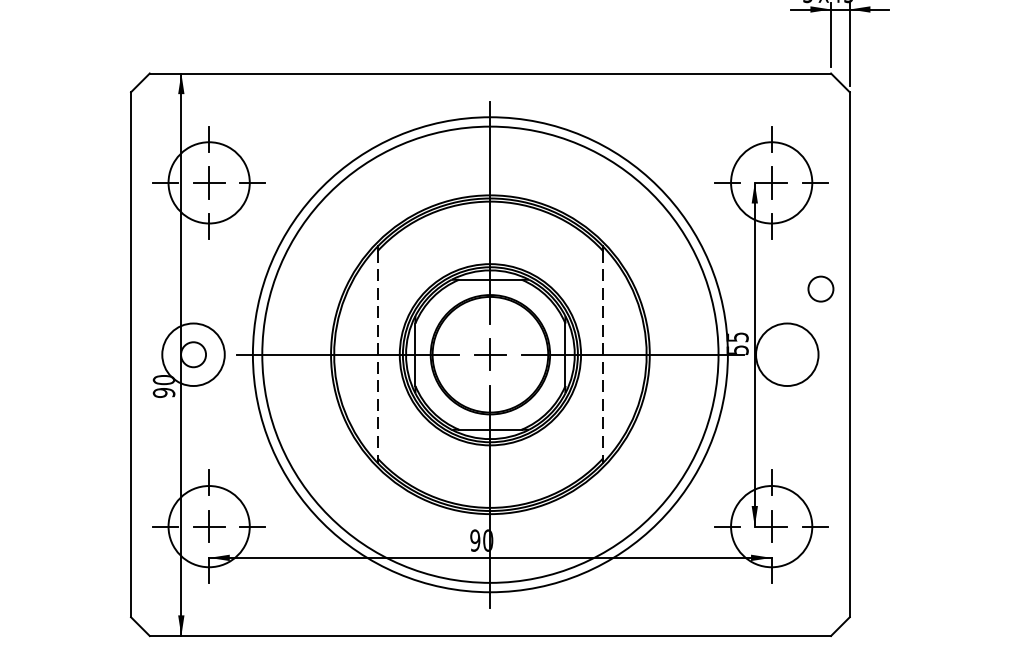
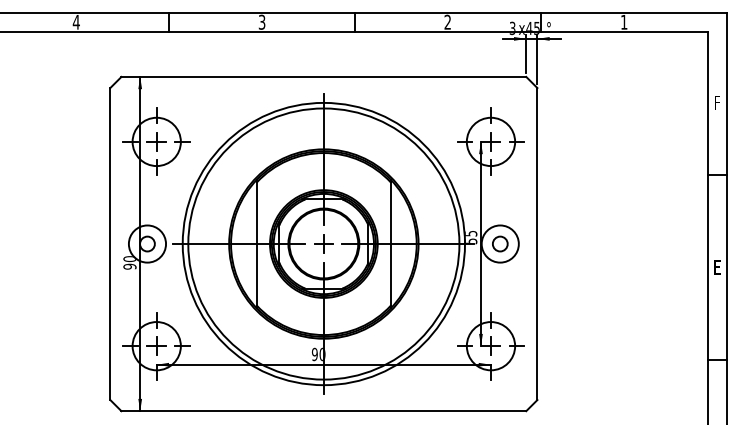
circle: (821, 288) -> (500, 243), moved
line: (378, 355) -> (257, 244), dashed -> solid
line: (602, 355) -> (390, 244), dashed -> solid

